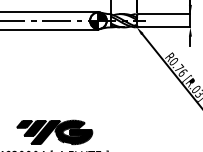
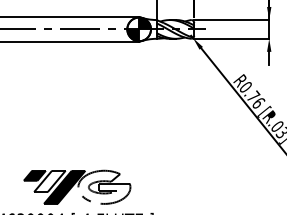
fill: (35, 128) -> (49, 181), removed
fill: (73, 131) -> (104, 186), removed

